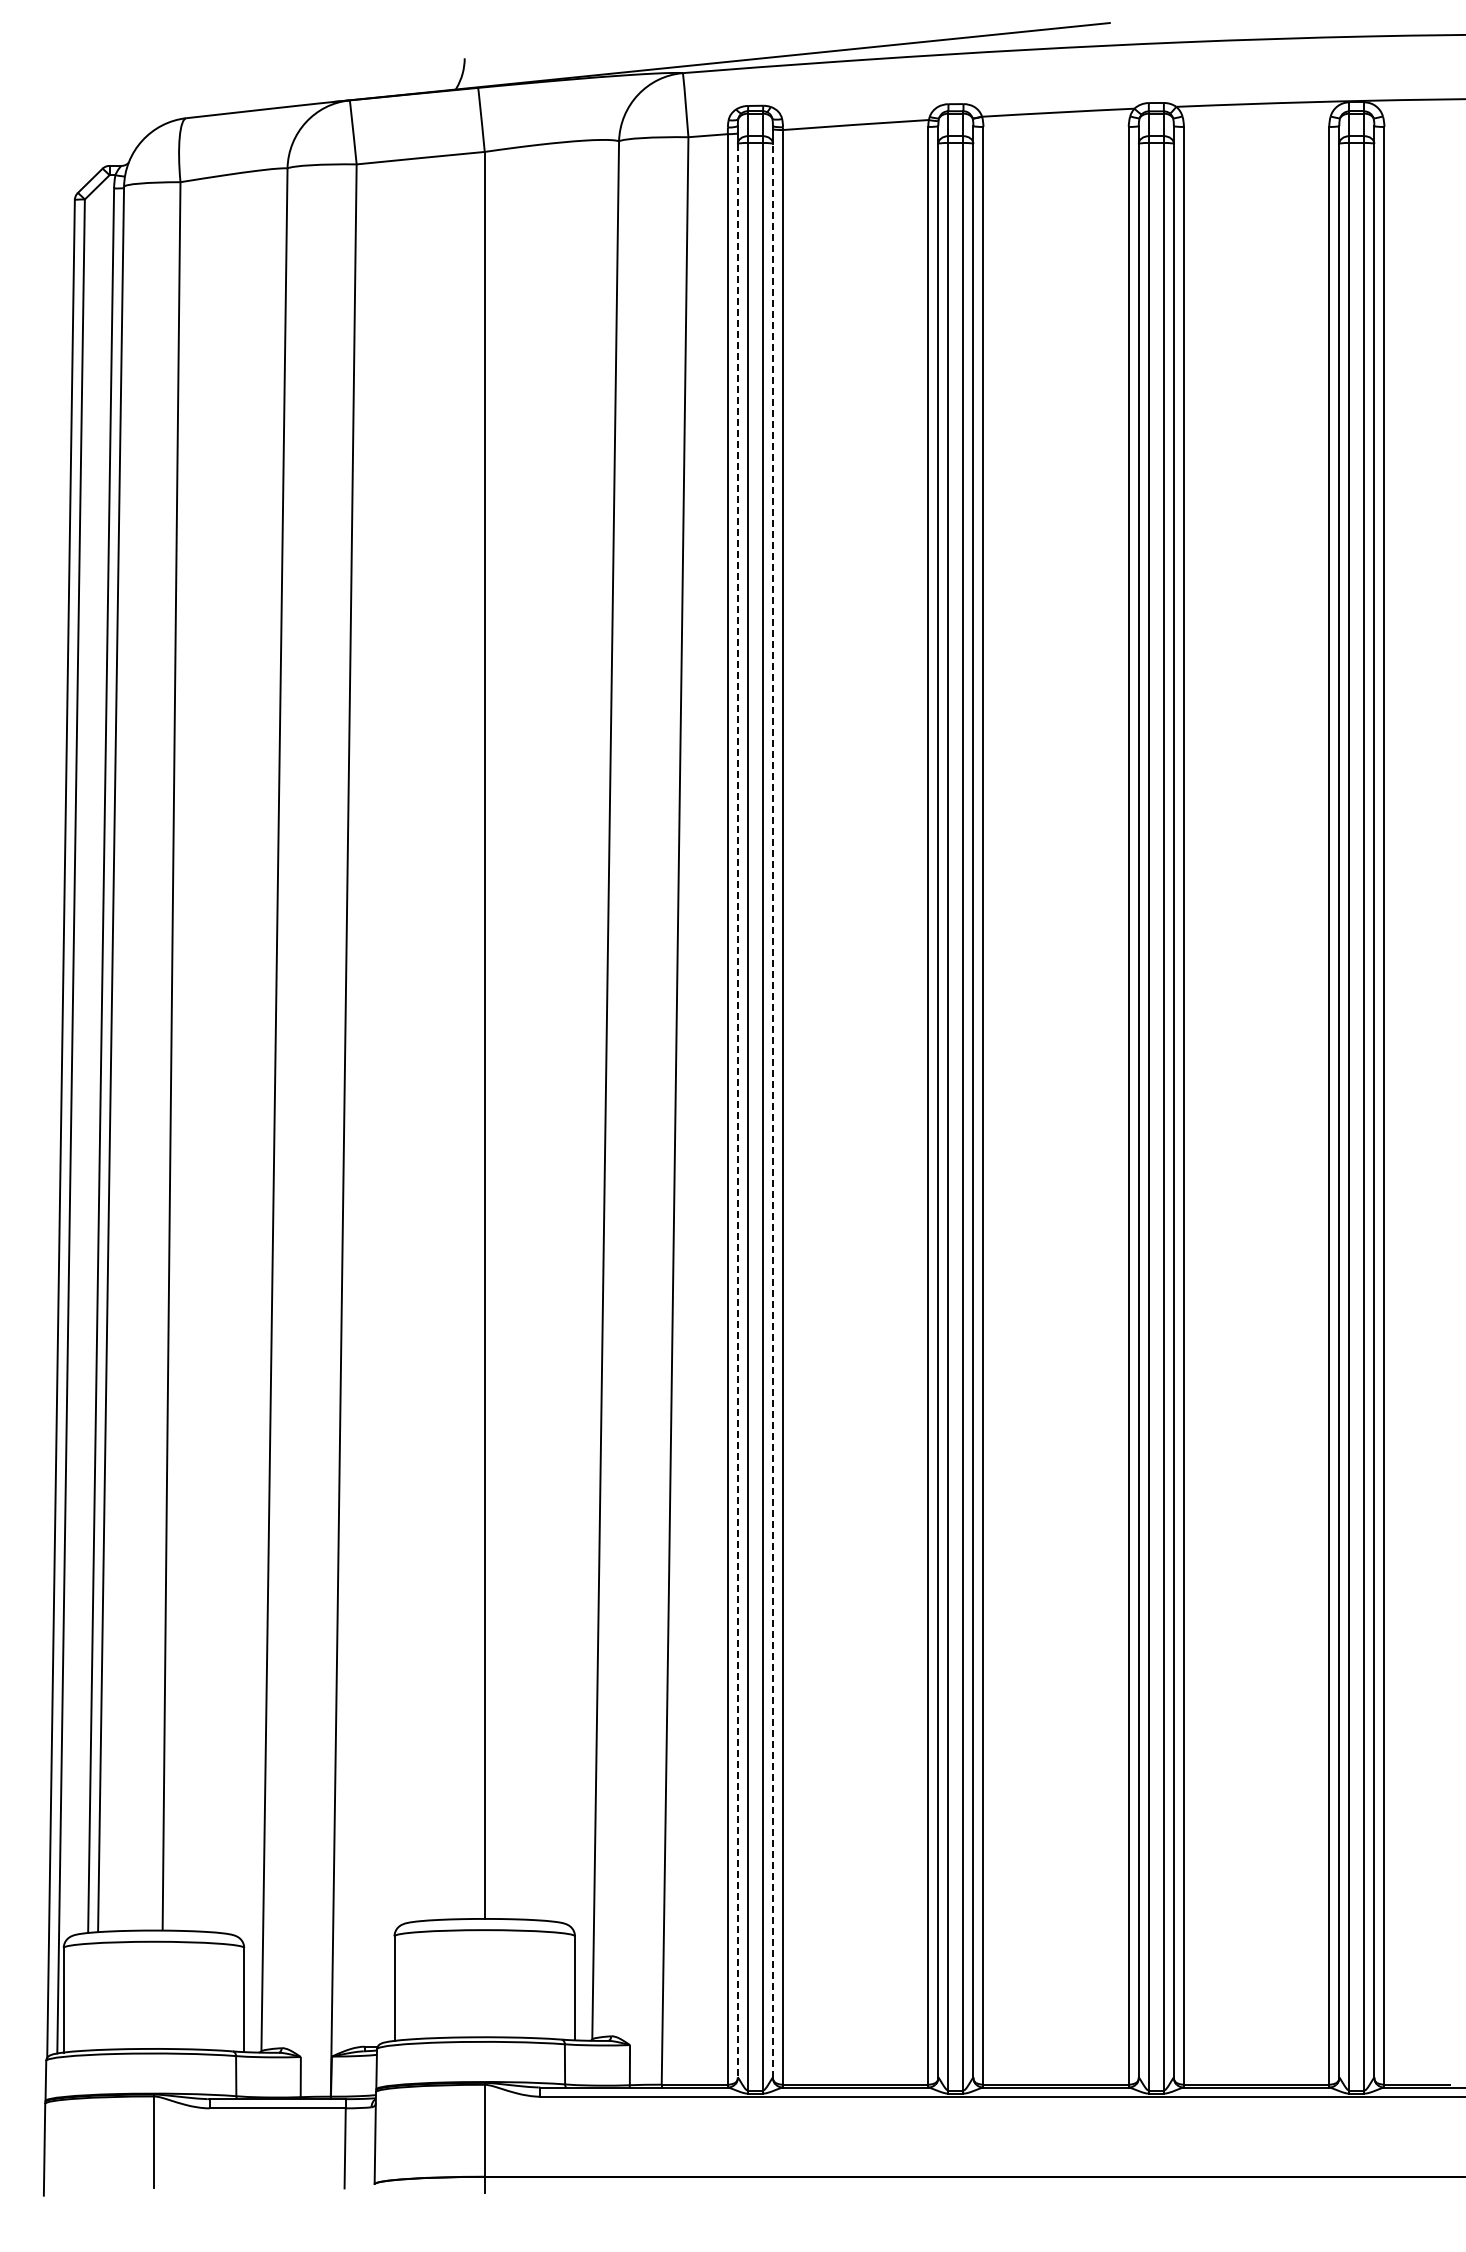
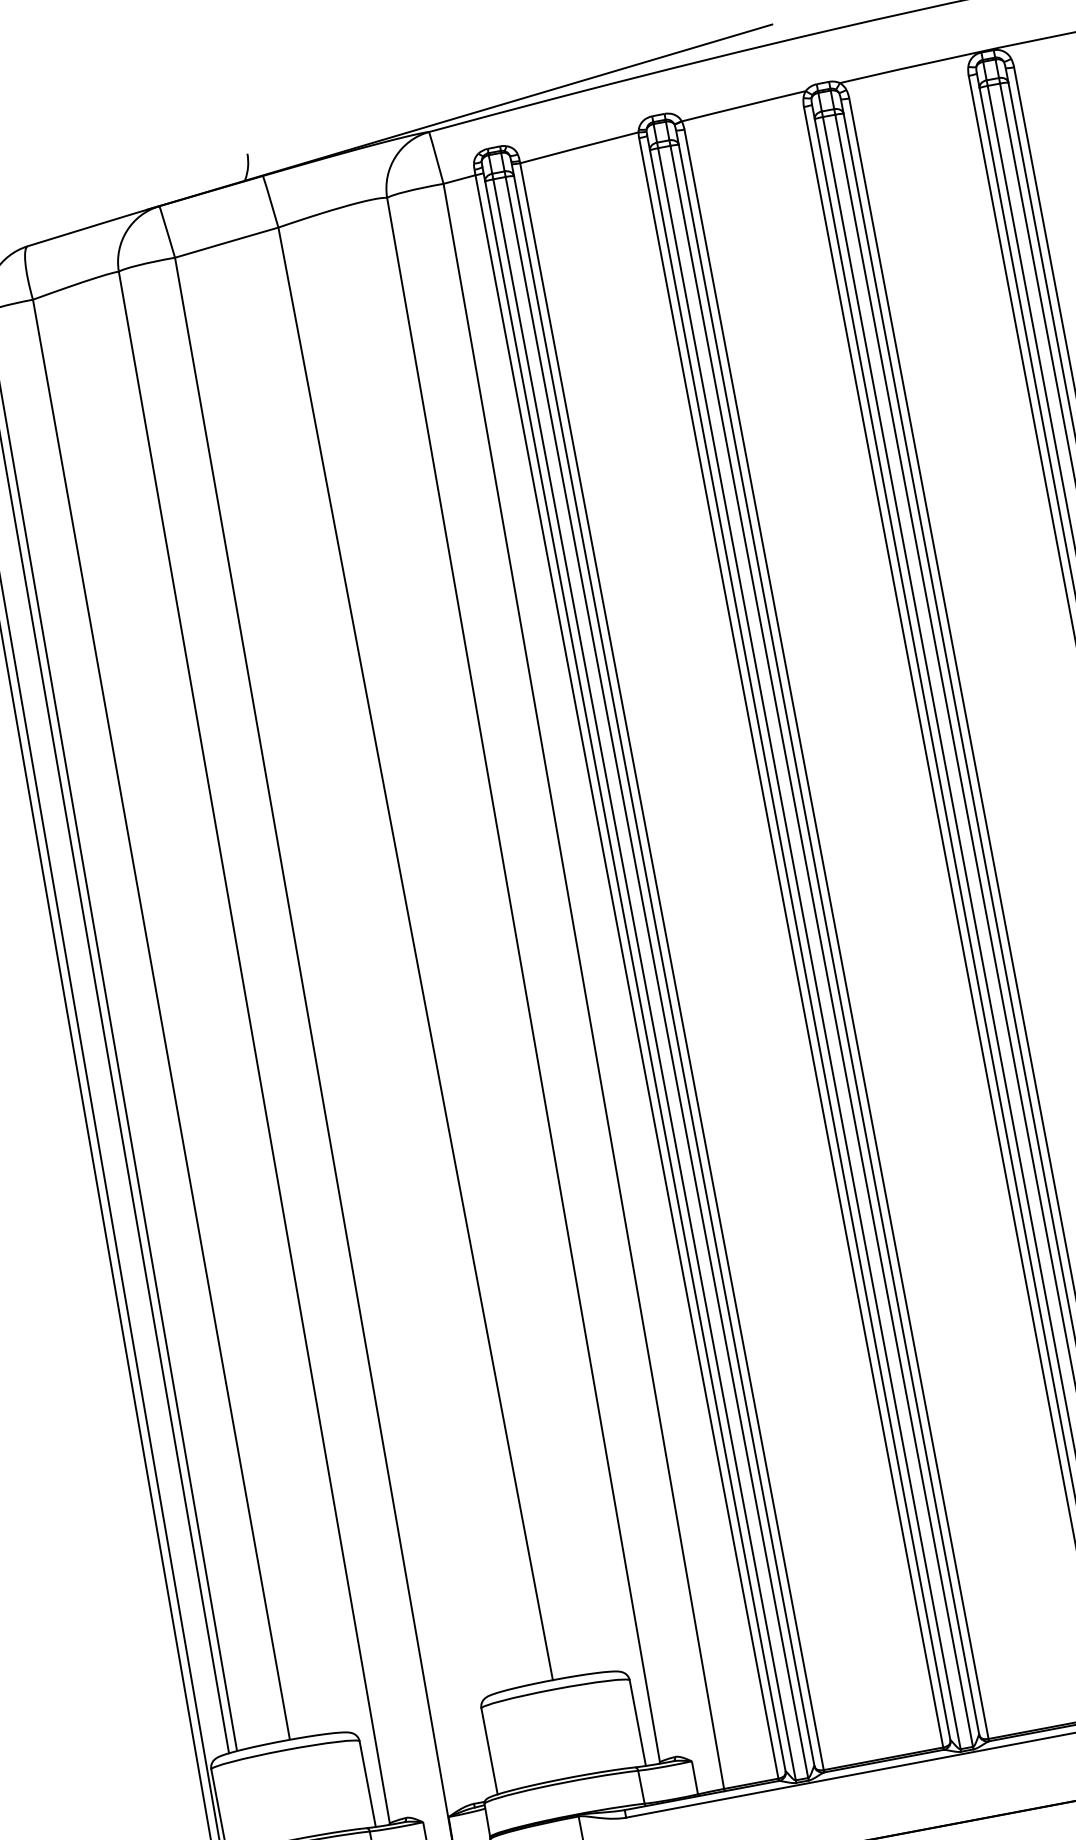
line: (737, 1110) -> (635, 976), dashed -> solid
line: (772, 1110) -> (663, 970), dashed -> solid

